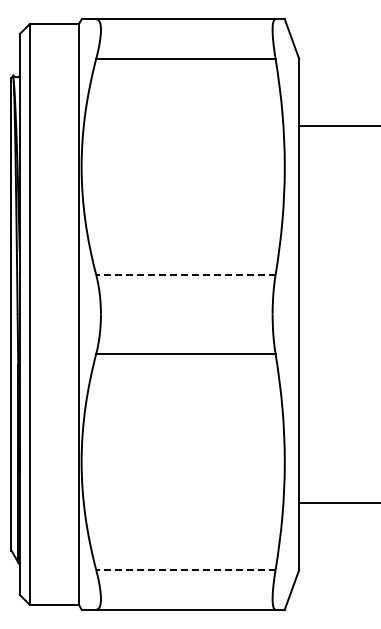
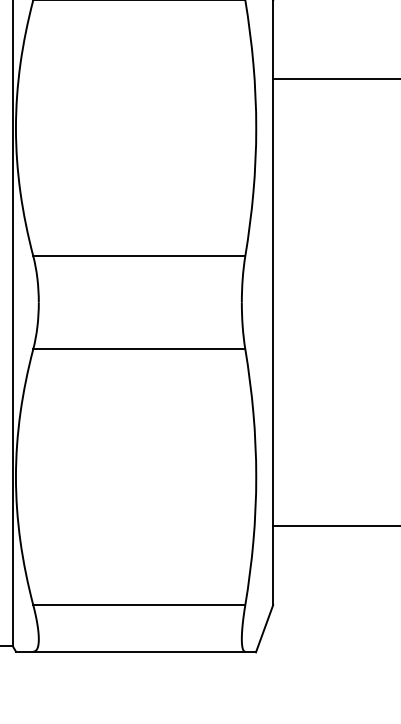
line: (185, 275) -> (138, 256), dashed -> solid
line: (185, 570) -> (138, 605), dashed -> solid

